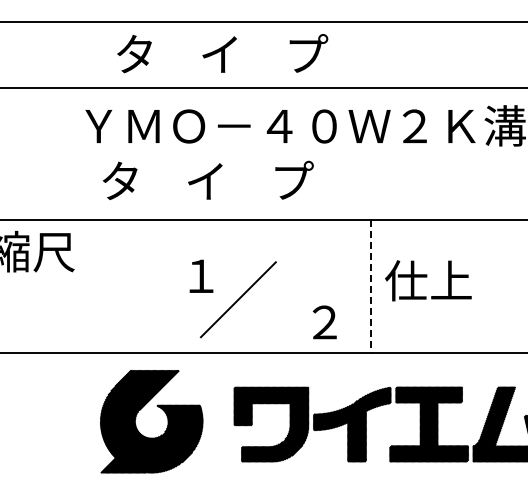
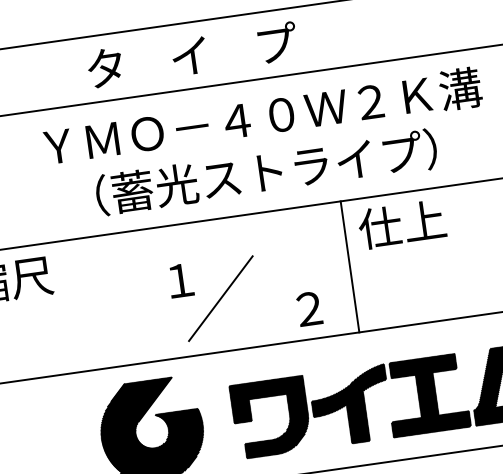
text: (222, 53) -> (192, 54), moved
text: (287, 180) -> (252, 173), タ    イ    プ -> （蓄光ストライプ）
text: (428, 280) -> (402, 224), moved
line: (370, 287) -> (349, 267), dashed -> solid

